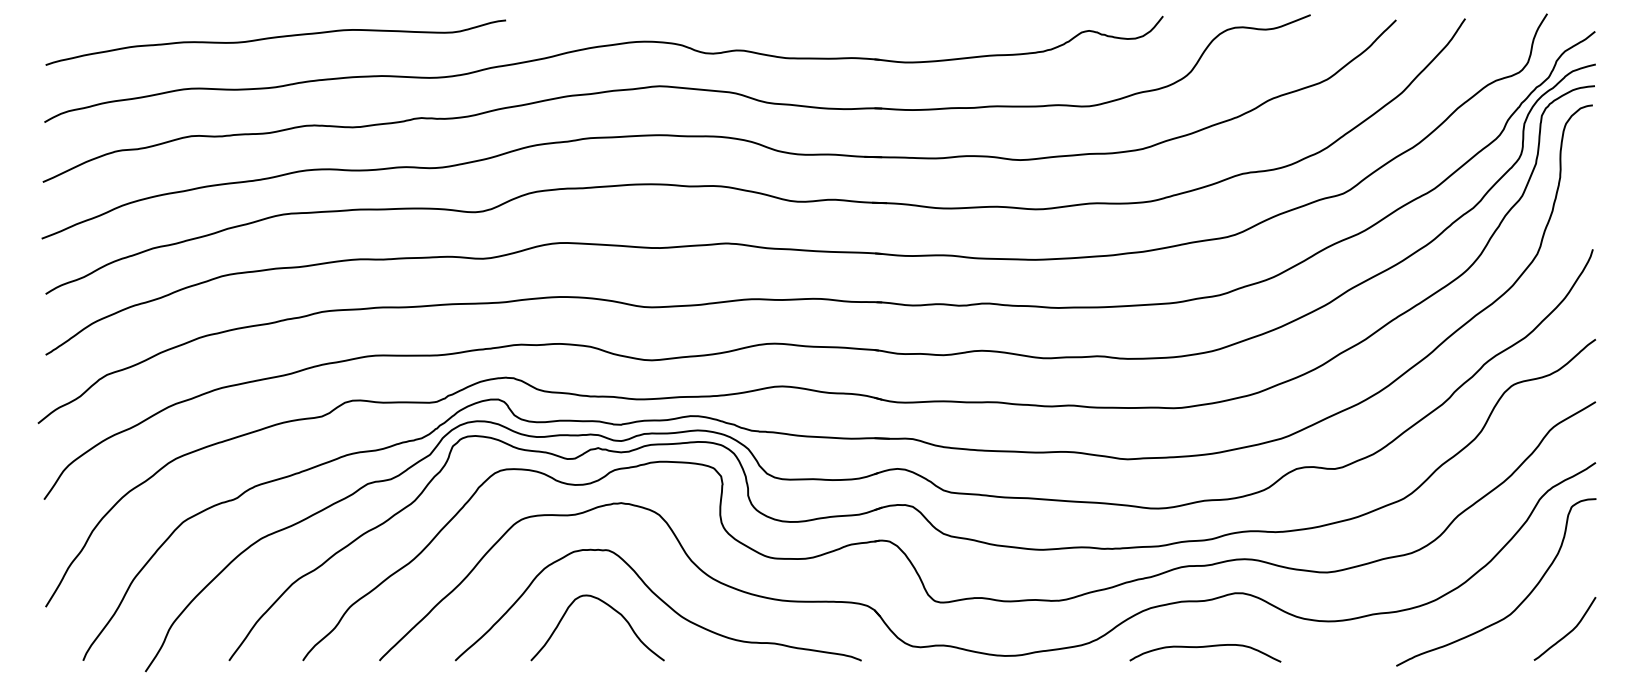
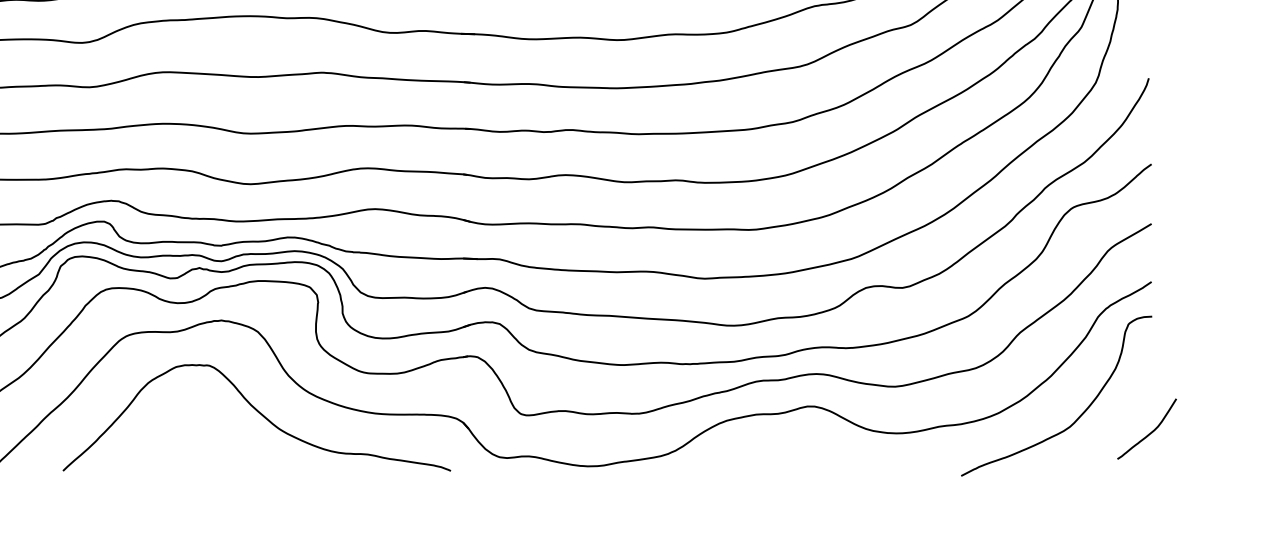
curve: (609, 607) -> (210, 420), removed
curve: (1568, 632) -> (1150, 432), moved
curve: (1205, 647) -> (779, 458), removed

